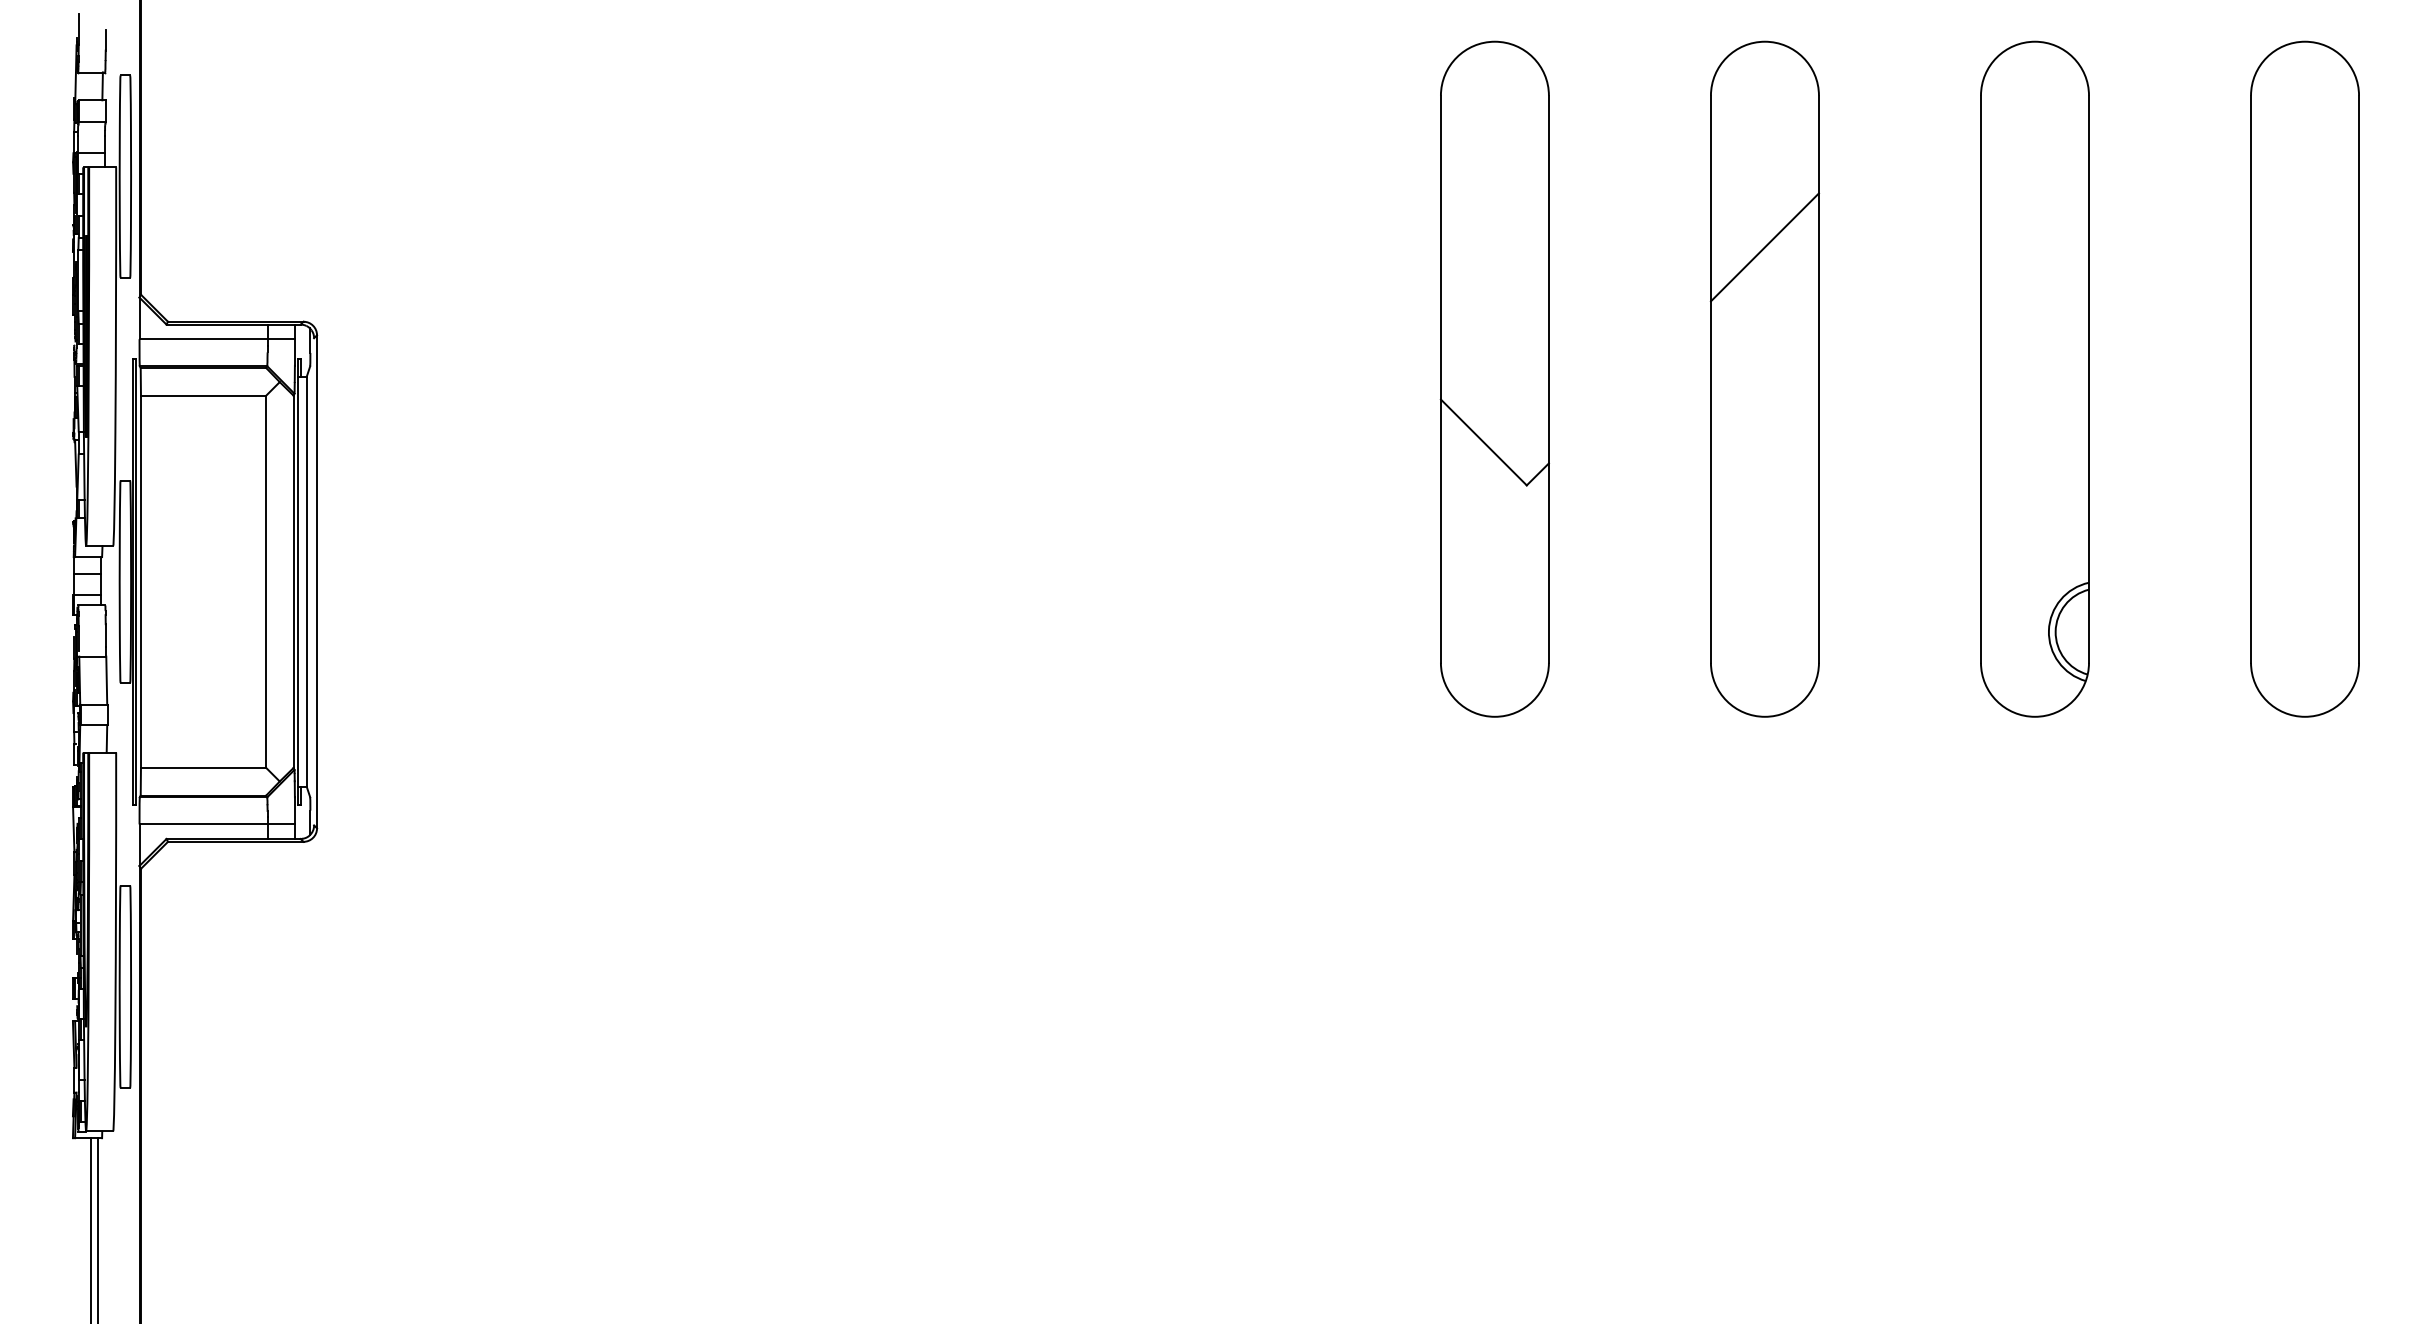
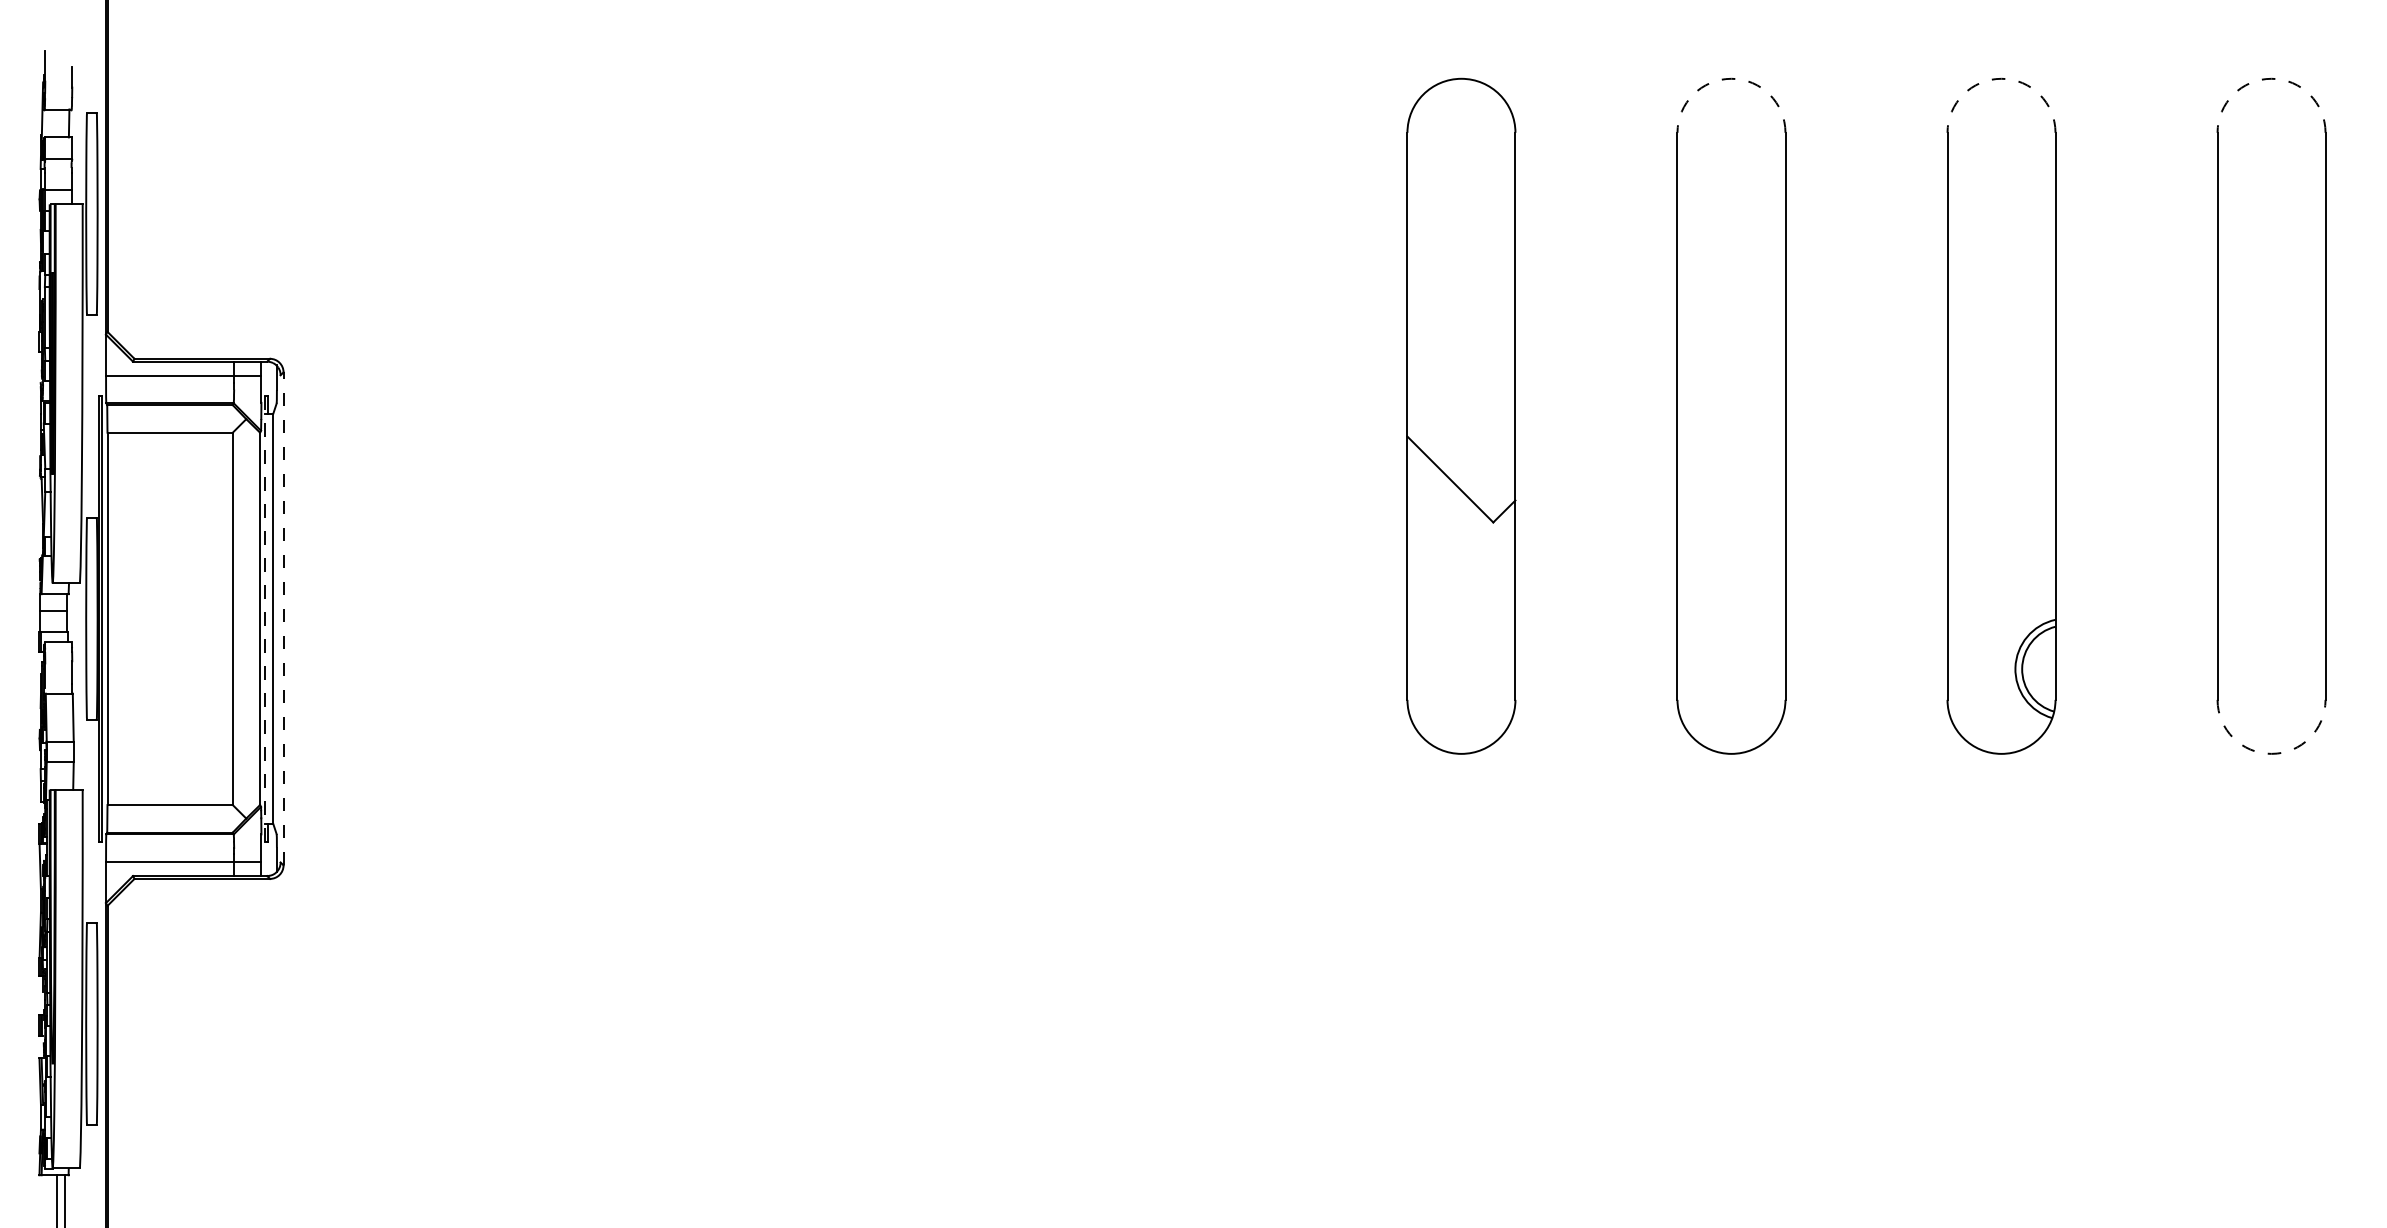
arc: (1764, 41) -> (1731, 78), solid -> dashed
arc: (2035, 41) -> (2002, 78), solid -> dashed
arc: (2305, 41) -> (2272, 78), solid -> dashed
line: (1764, 247) -> (1731, 284), removed
line: (298, 581) -> (265, 618), solid -> dashed
line: (317, 581) -> (284, 618), solid -> dashed
arc: (2305, 716) -> (2272, 753), solid -> dashed

